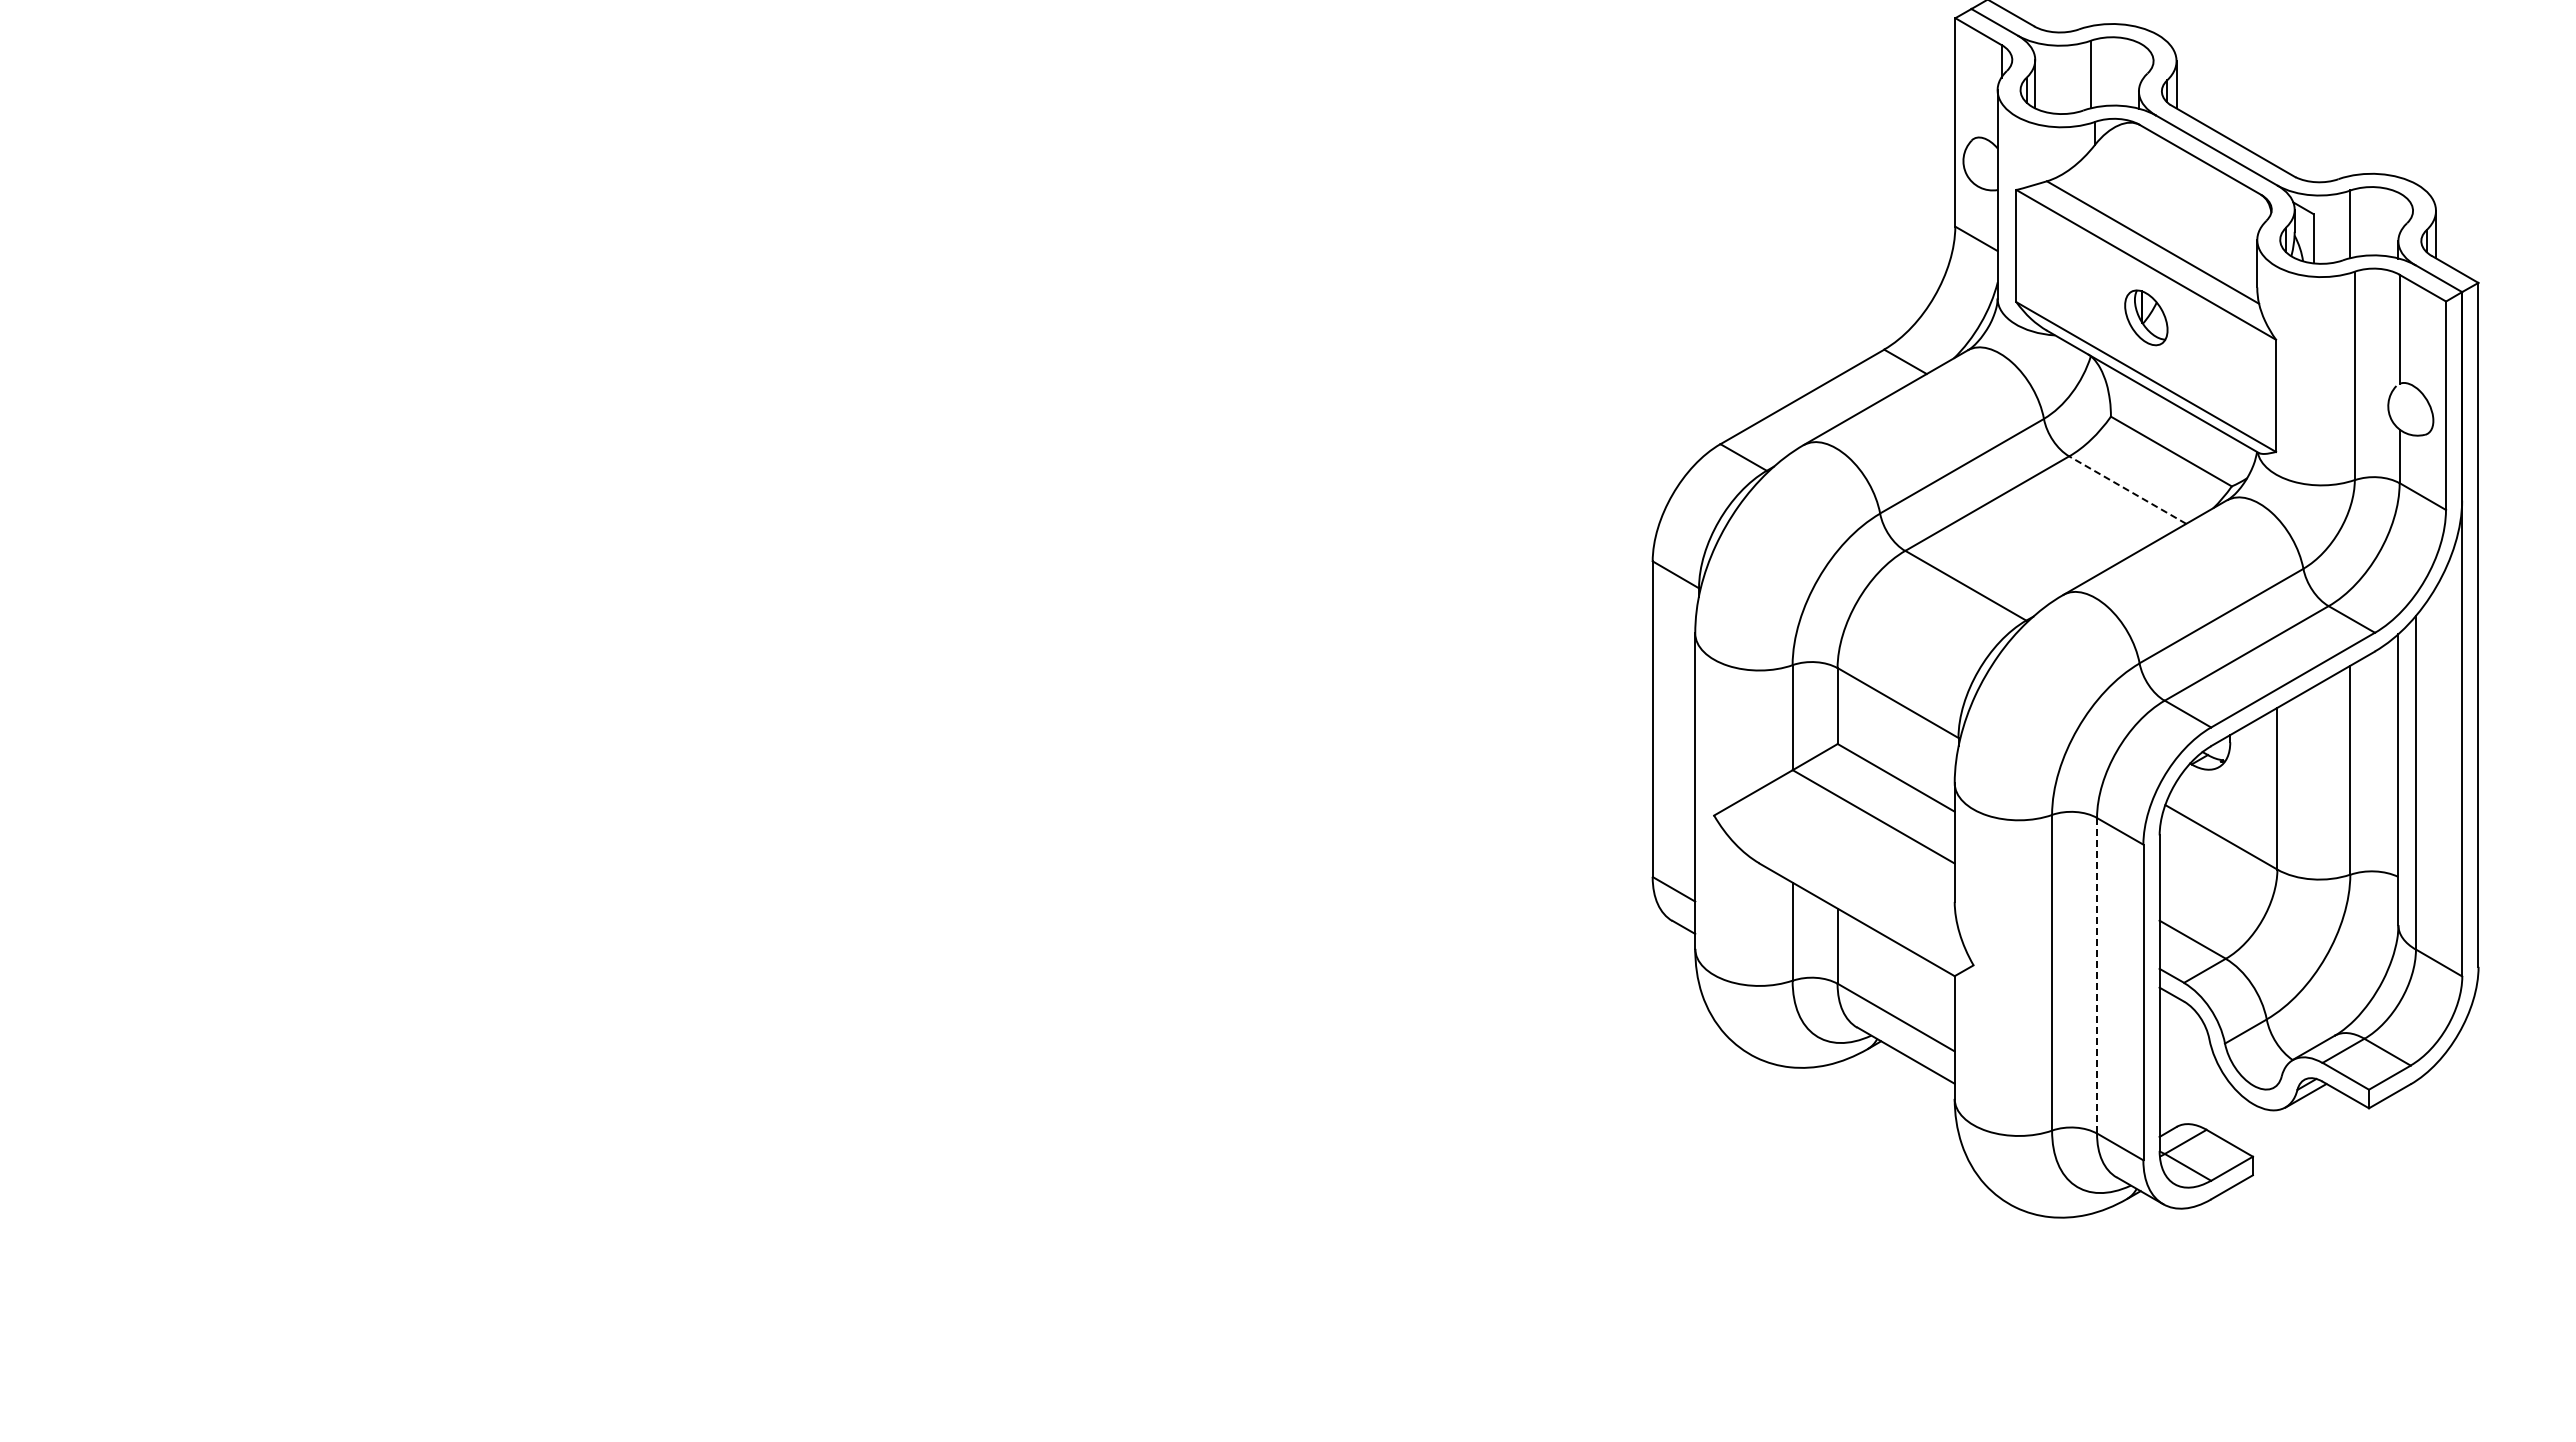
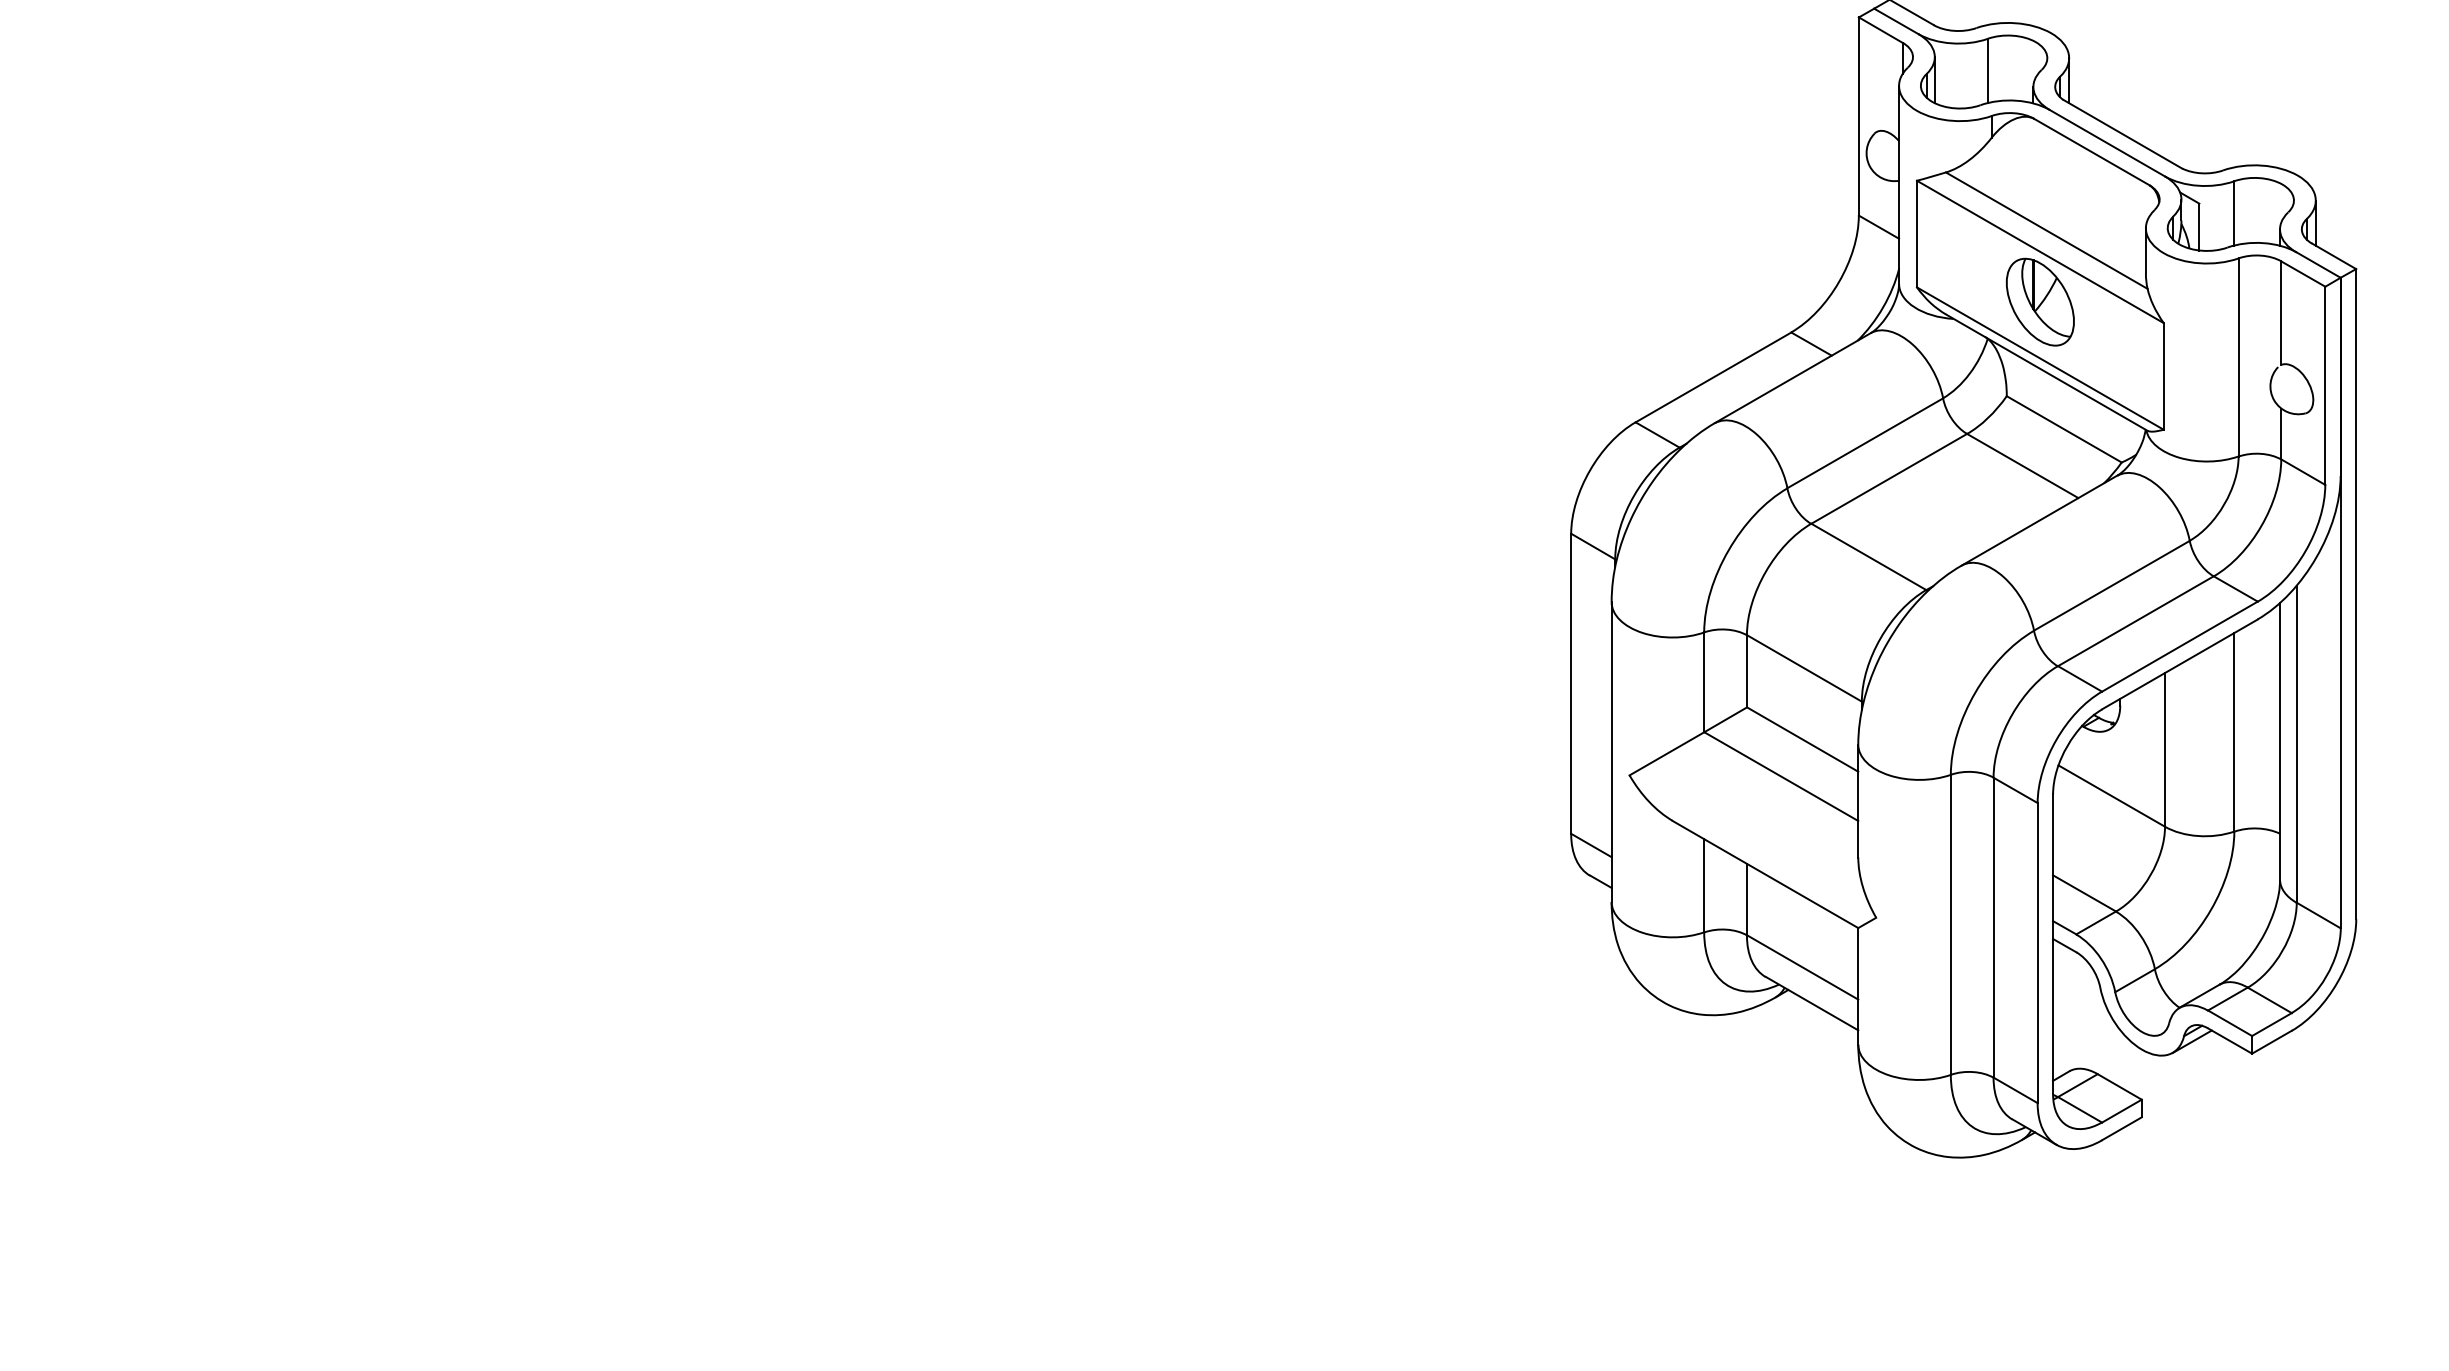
part: (2146, 317) -> (2040, 301), size x1.67
line: (2127, 490) -> (2022, 466), dashed -> solid
line: (2097, 975) -> (1994, 927), dashed -> solid

